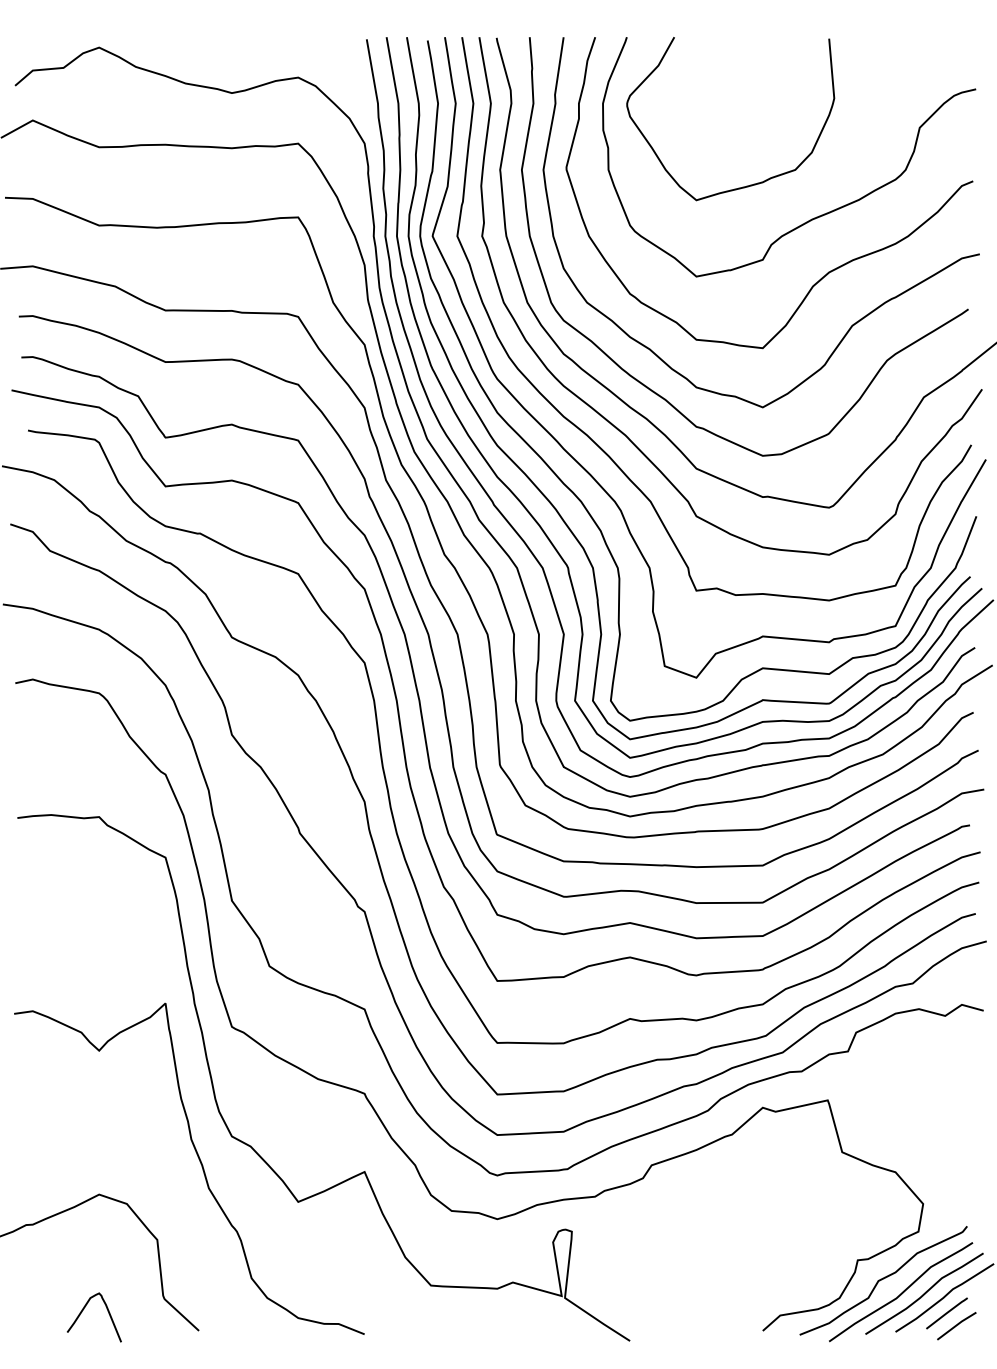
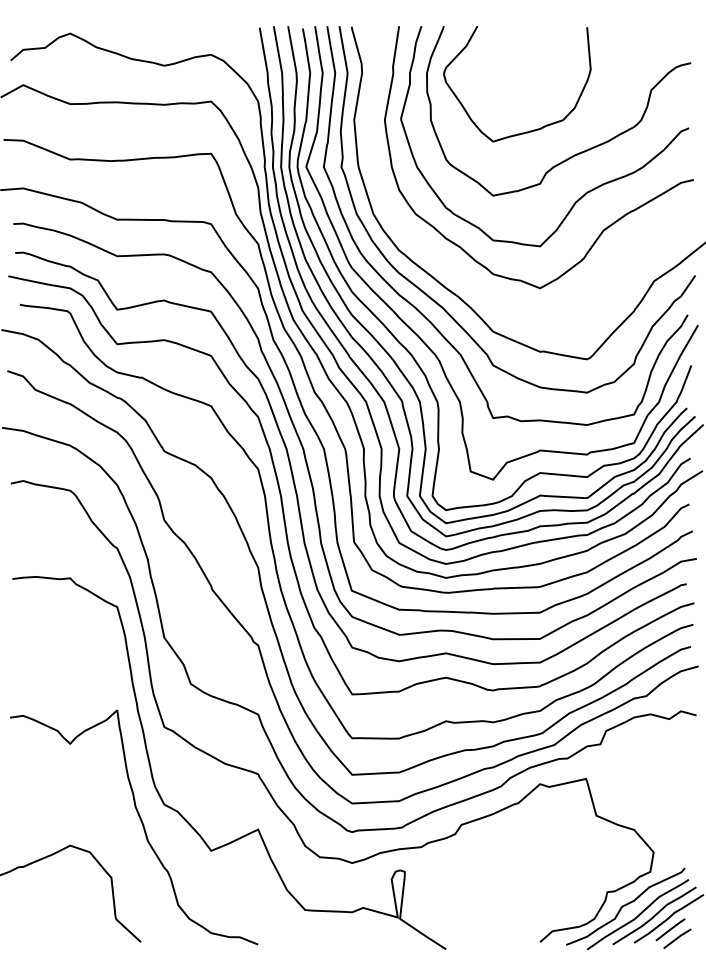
curve: (648, 386) -> (459, 273), removed
curve: (85, 1308) -> (60, 926), removed

